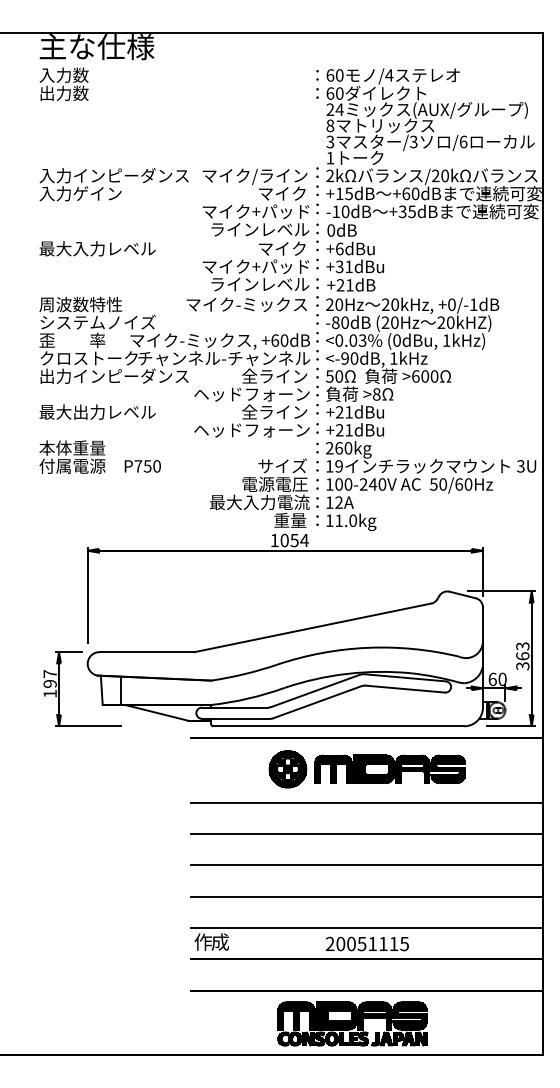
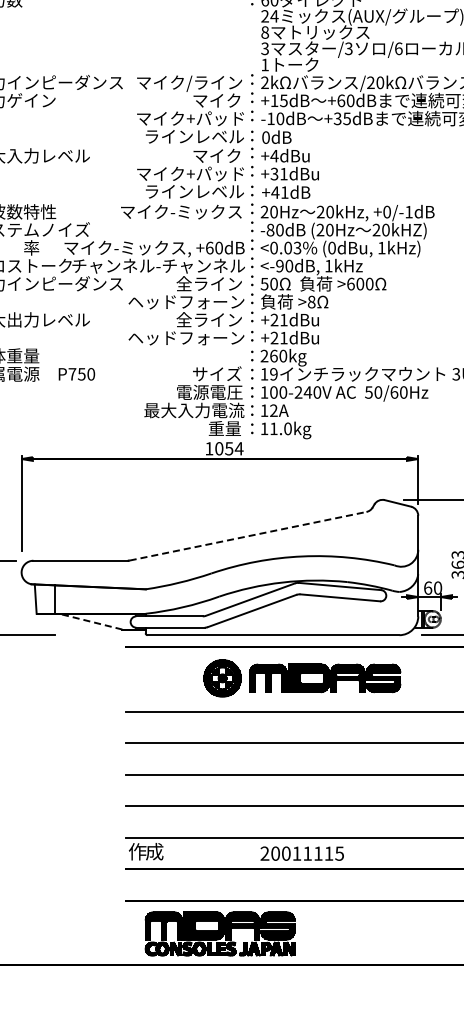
text: (339, 248) -> (274, 155), +6dBu -> +4dBu
text: (340, 285) -> (275, 192), +21dB -> +41dB
line: (313, 627) -> (248, 536), solid -> dashed
line: (156, 712) -> (90, 621), solid -> dashed
text: (361, 944) -> (296, 854), 20051115 -> 20011115
part: (352, 1023) -> (220, 933), moved

